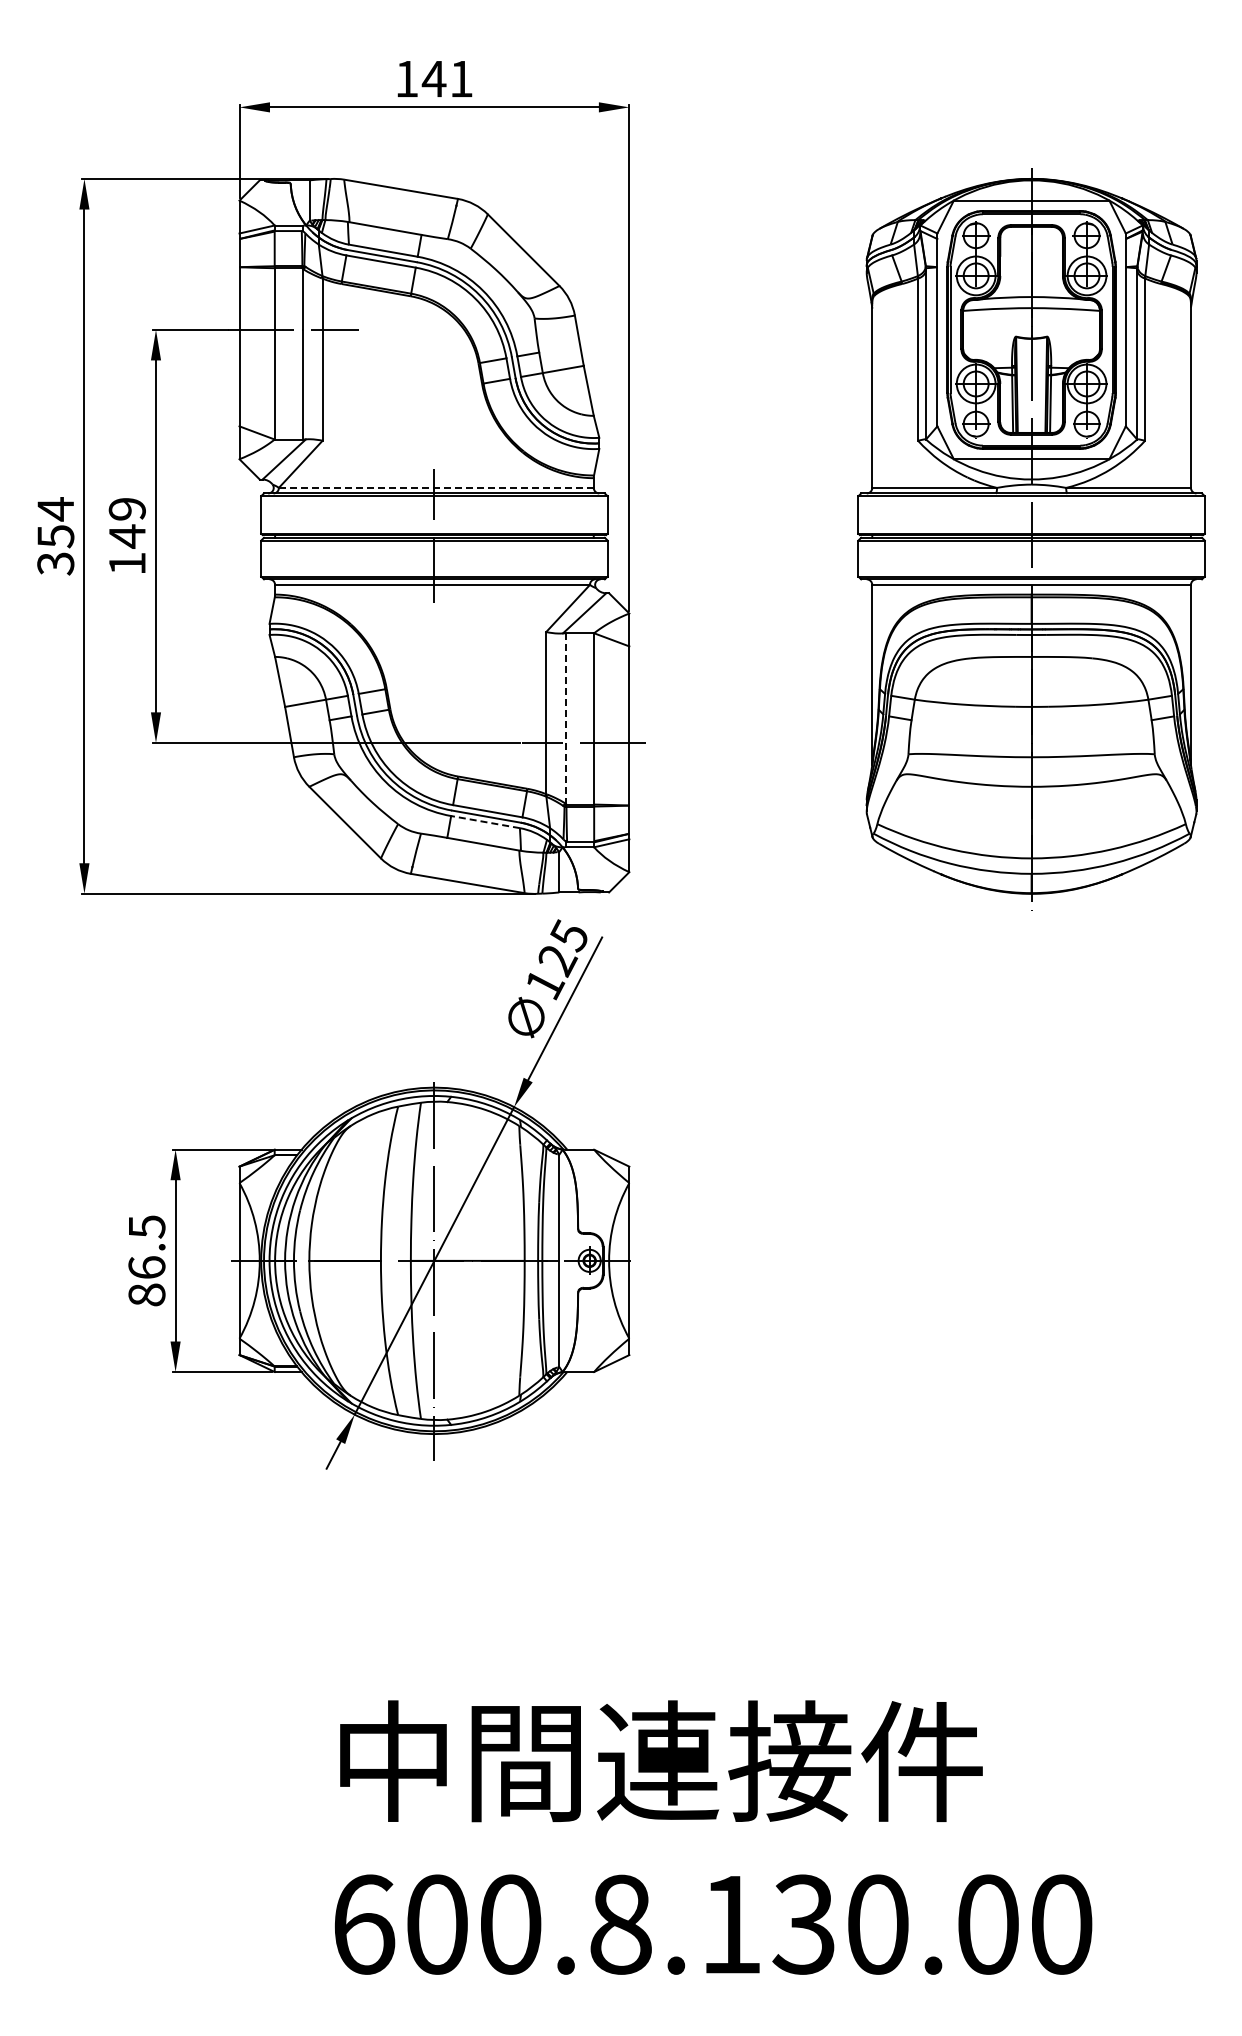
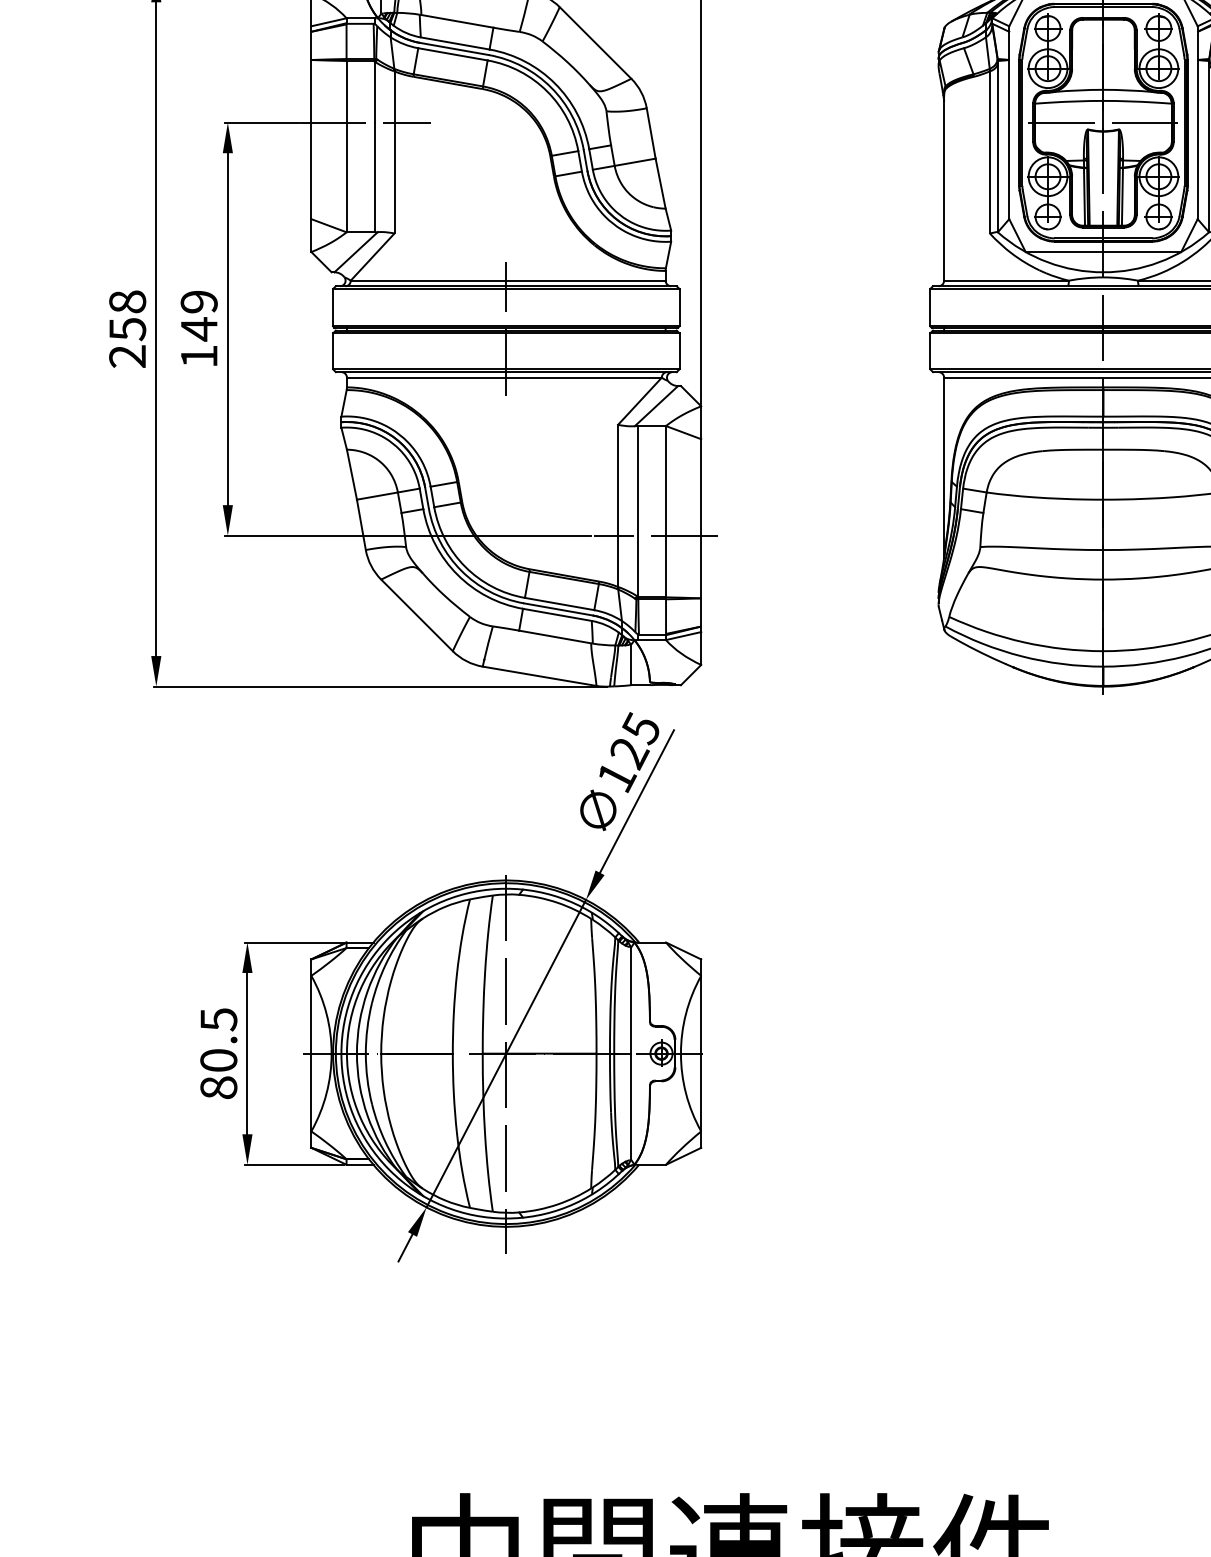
line: (1031, 329) -> (1103, 122), added
line: (435, 487) -> (507, 280), dashed -> solid
text: (55, 536) -> (127, 329), 354 -> 258
line: (565, 718) -> (637, 511), dashed -> solid
line: (485, 822) -> (557, 615), dashed -> solid
text: (146, 1267) -> (218, 1060), 86.5 -> 80.5

